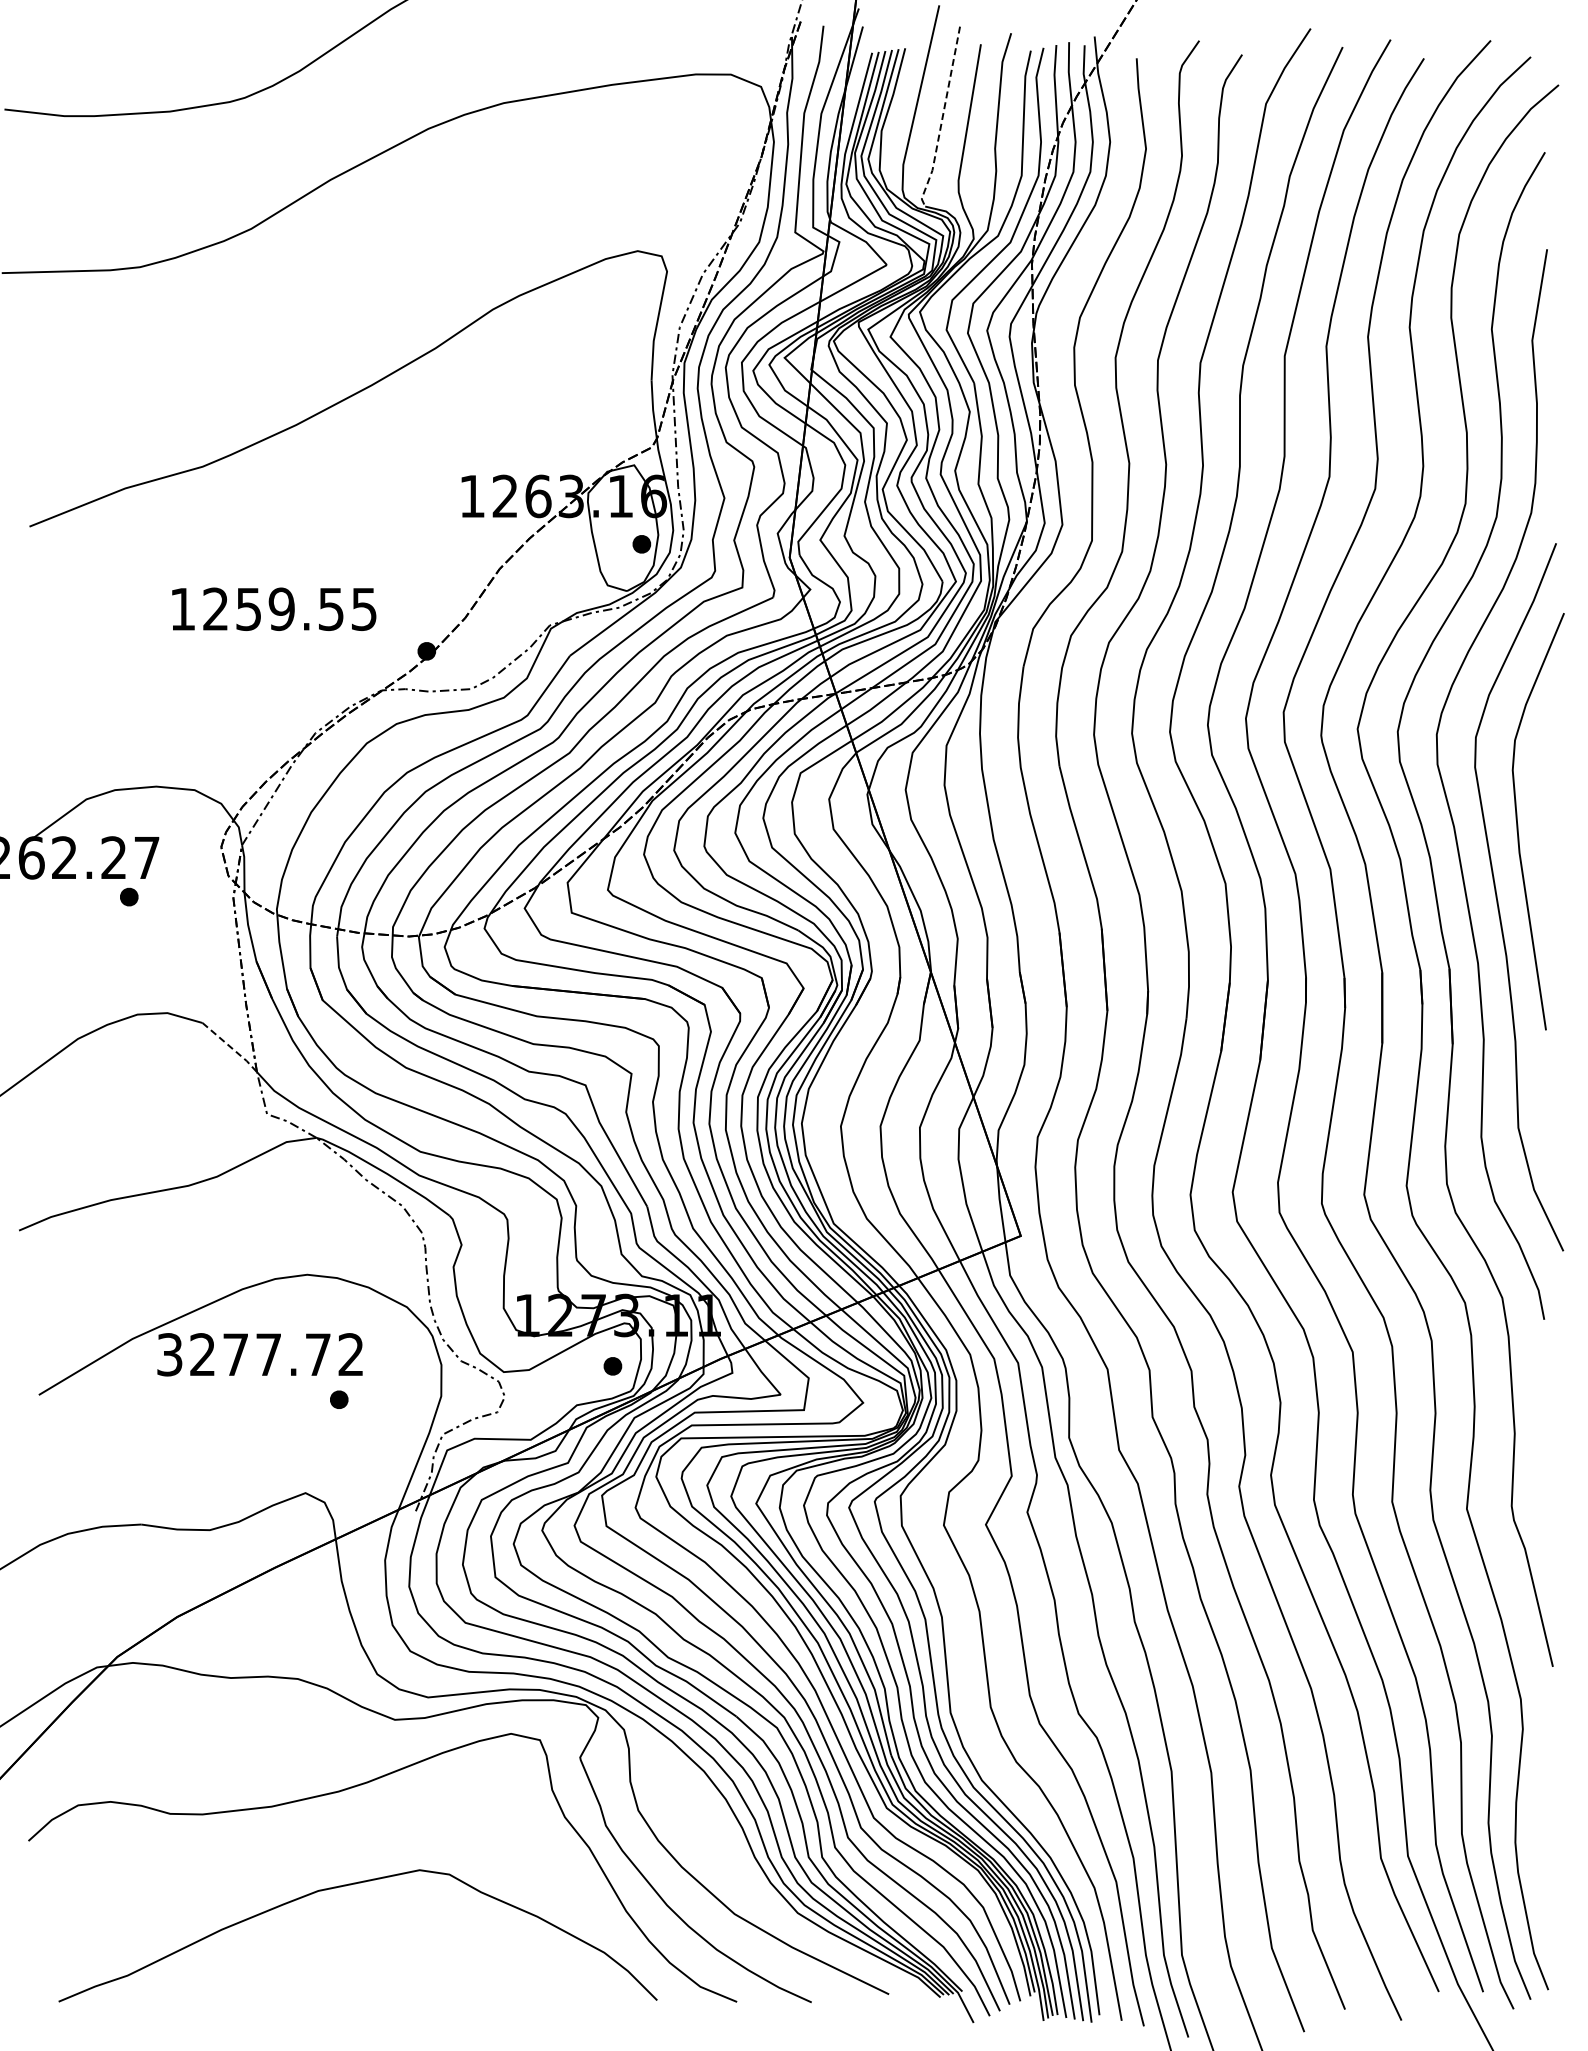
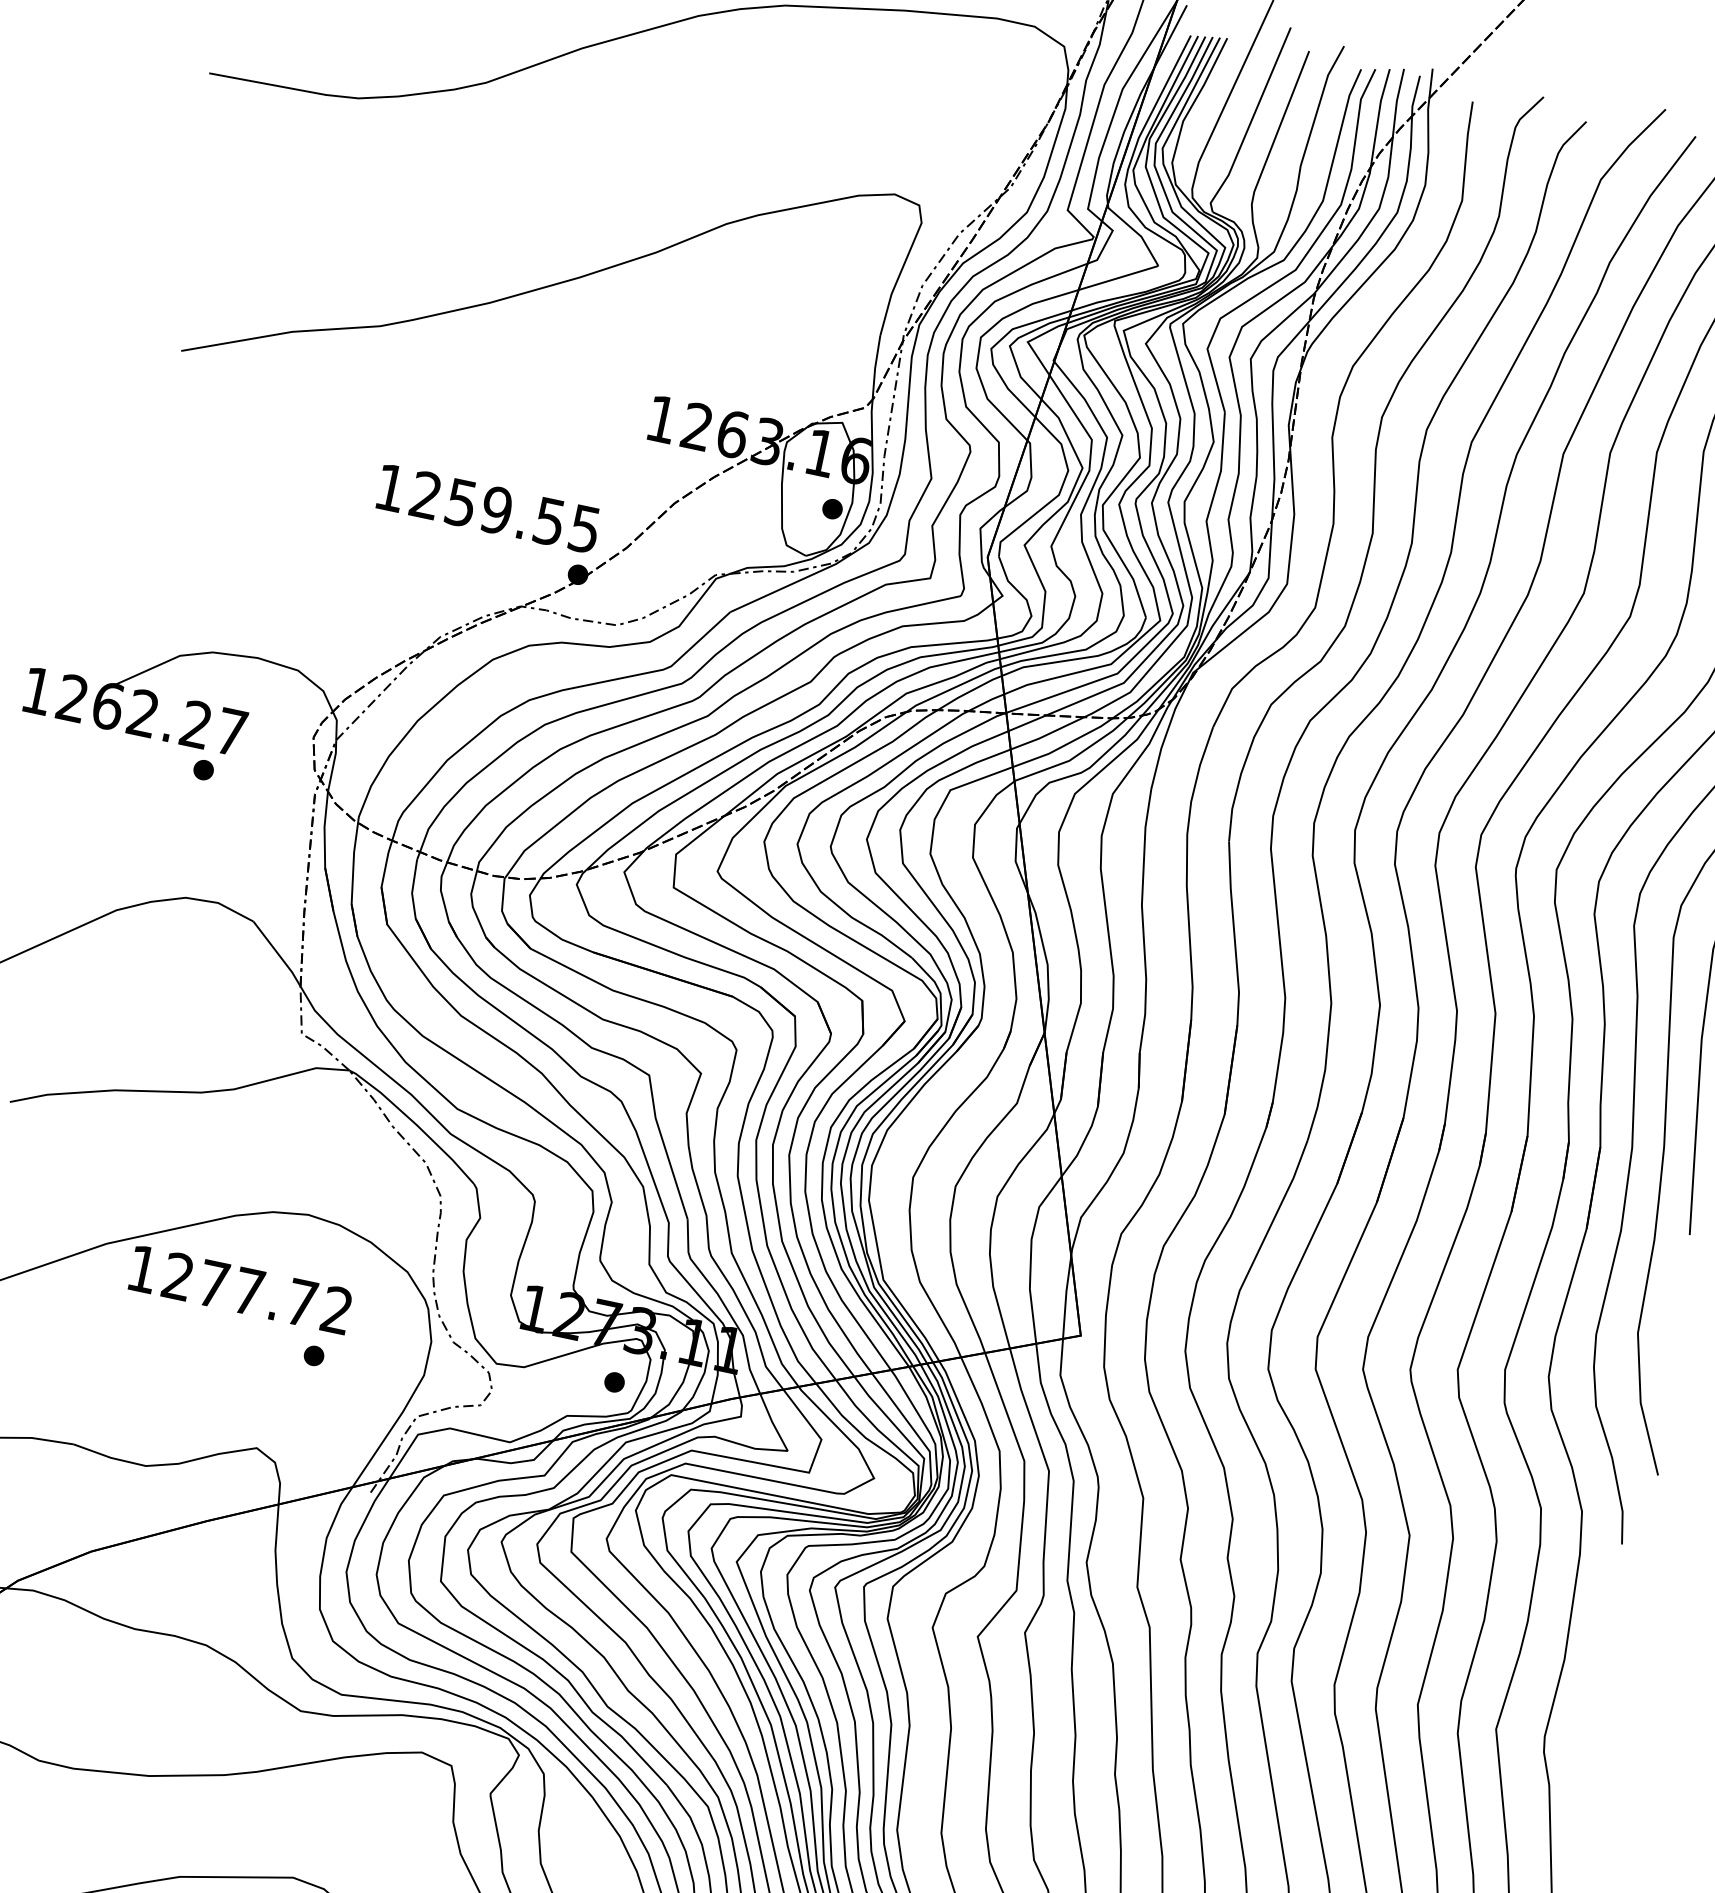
line: (942, 119) -> (1250, 122), dashed -> solid
text: (274, 608) -> (488, 507), moved
line: (230, 1047) -> (277, 954), dashed -> solid
text: (169, 1354) -> (142, 1268), 3277.72 -> 1277.72

